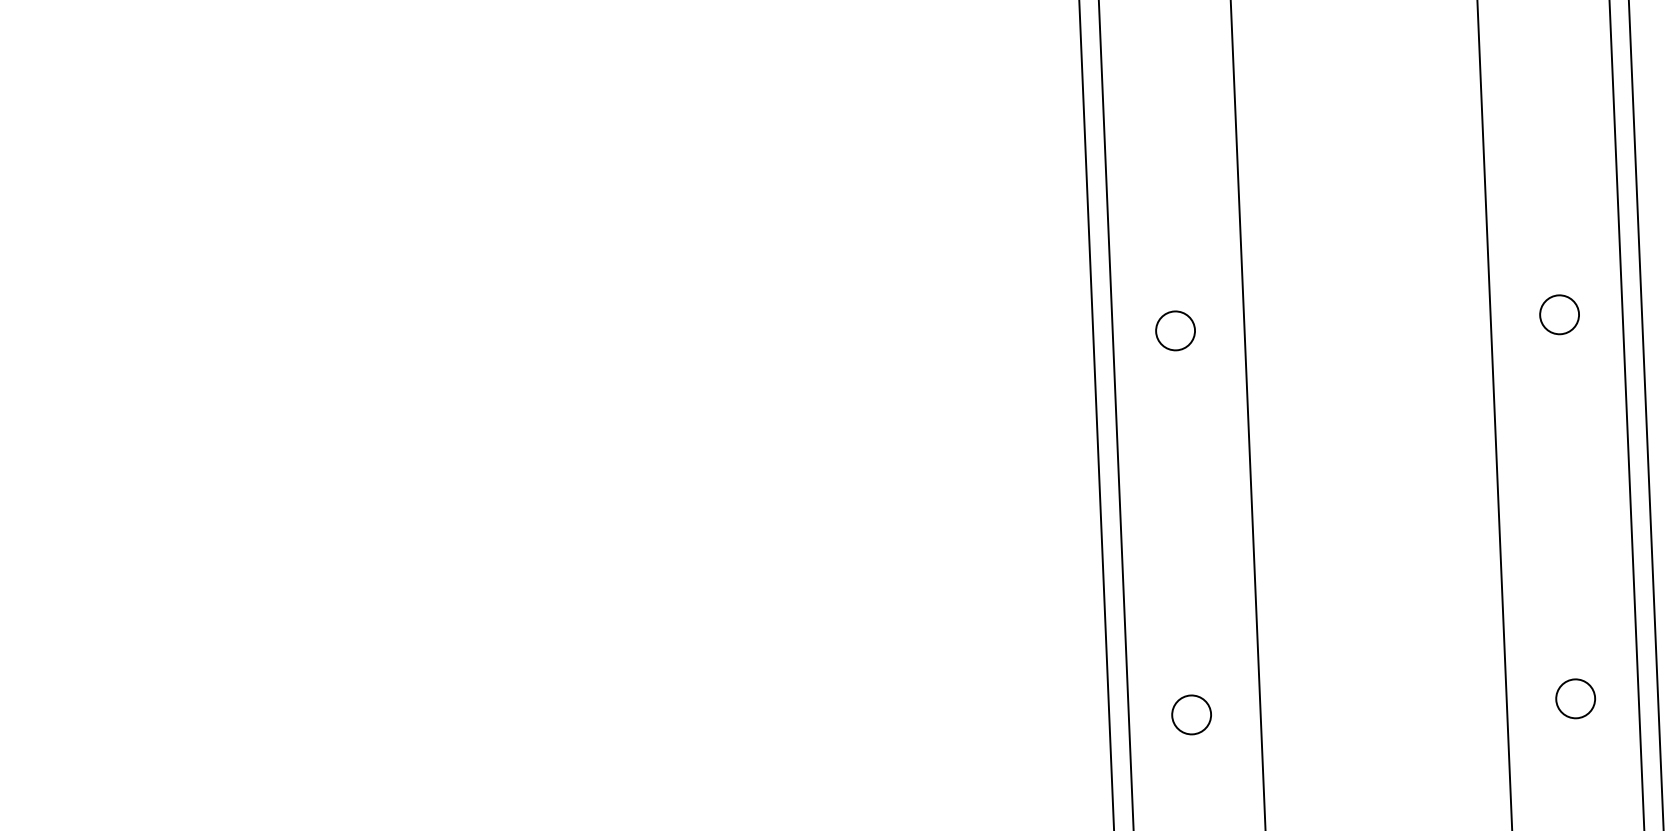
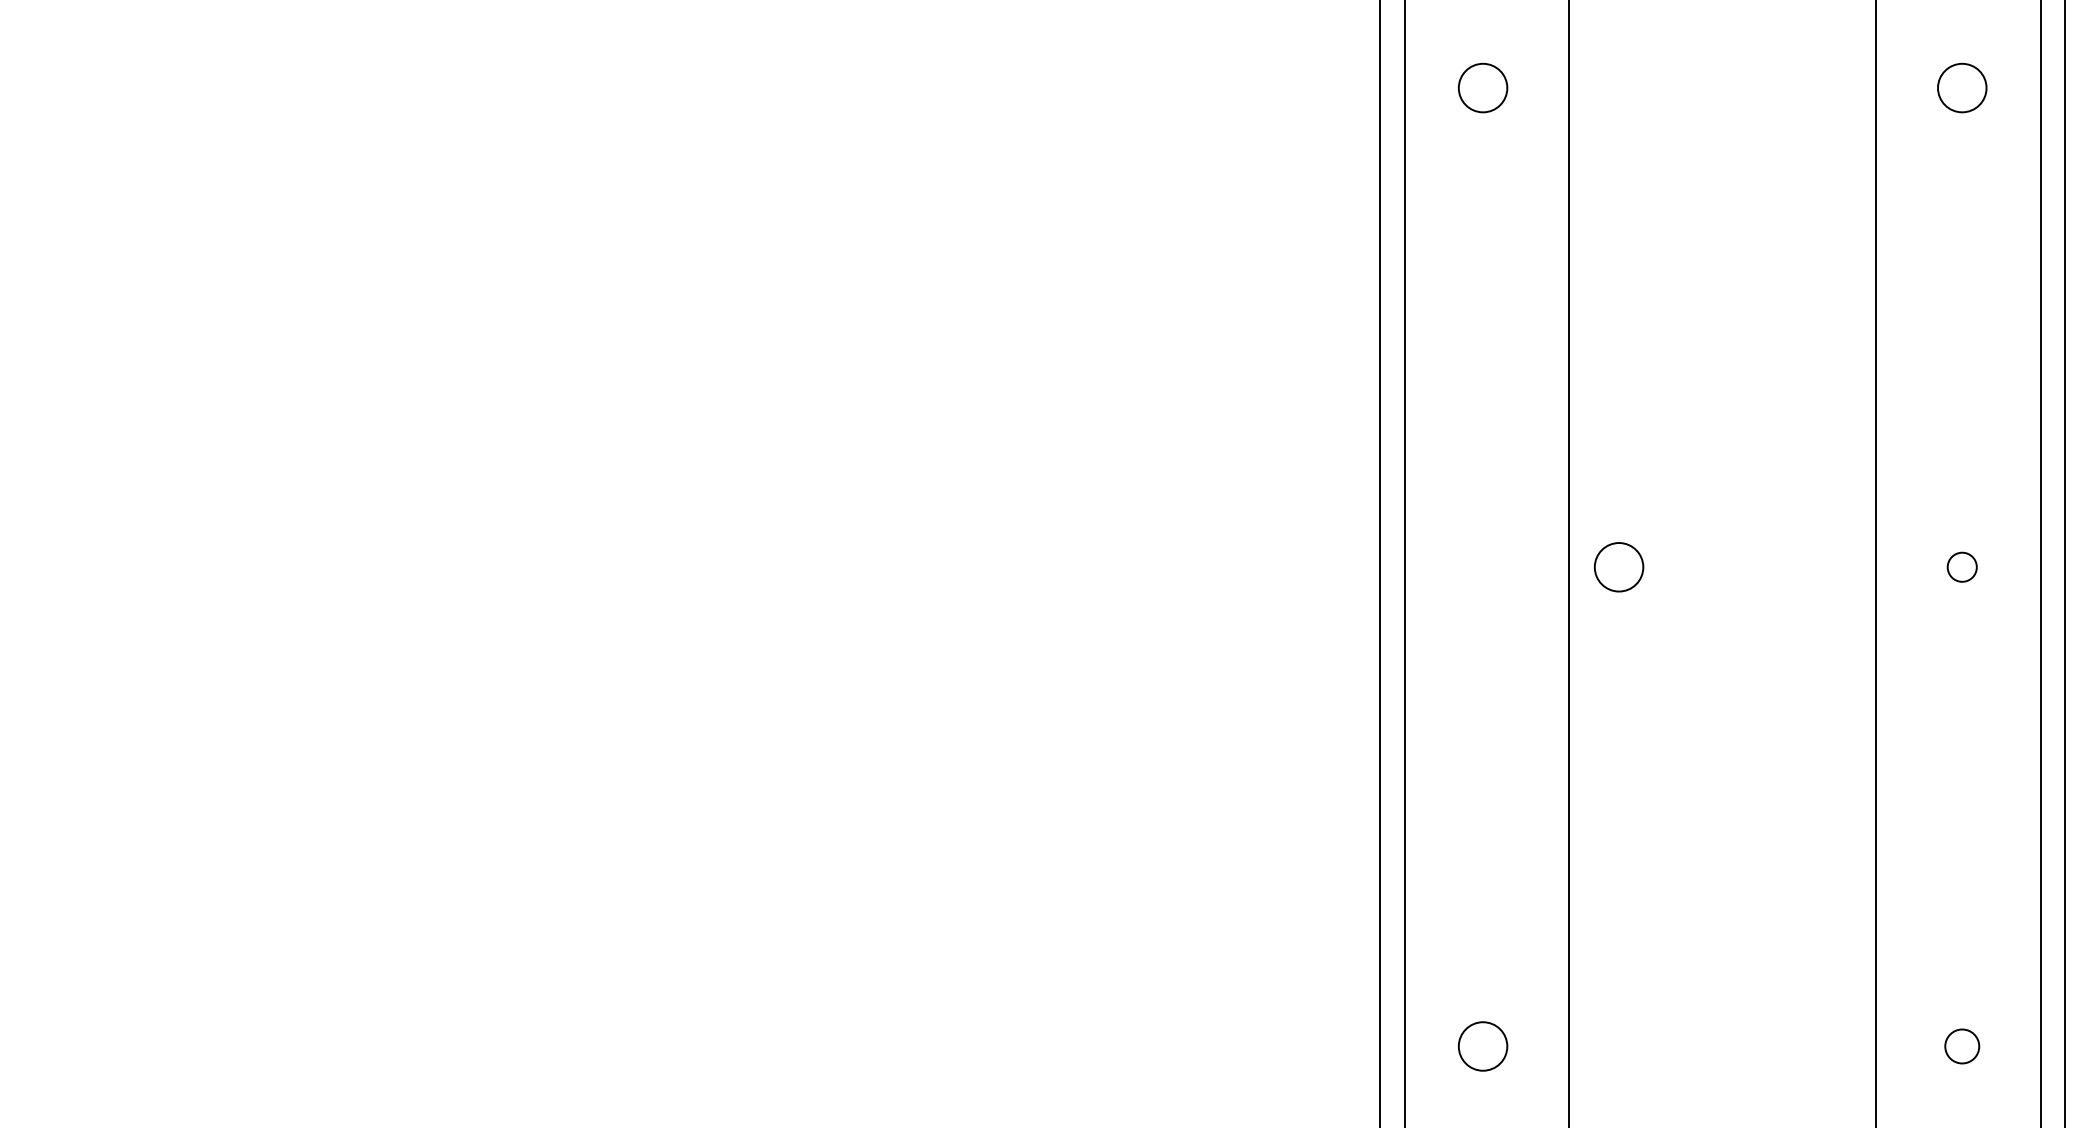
circle: (1559, 314) -> (1962, 567), size x0.6
circle: (1175, 331) -> (1618, 567), moved
circle: (1575, 698) -> (1962, 1046), size x0.7

